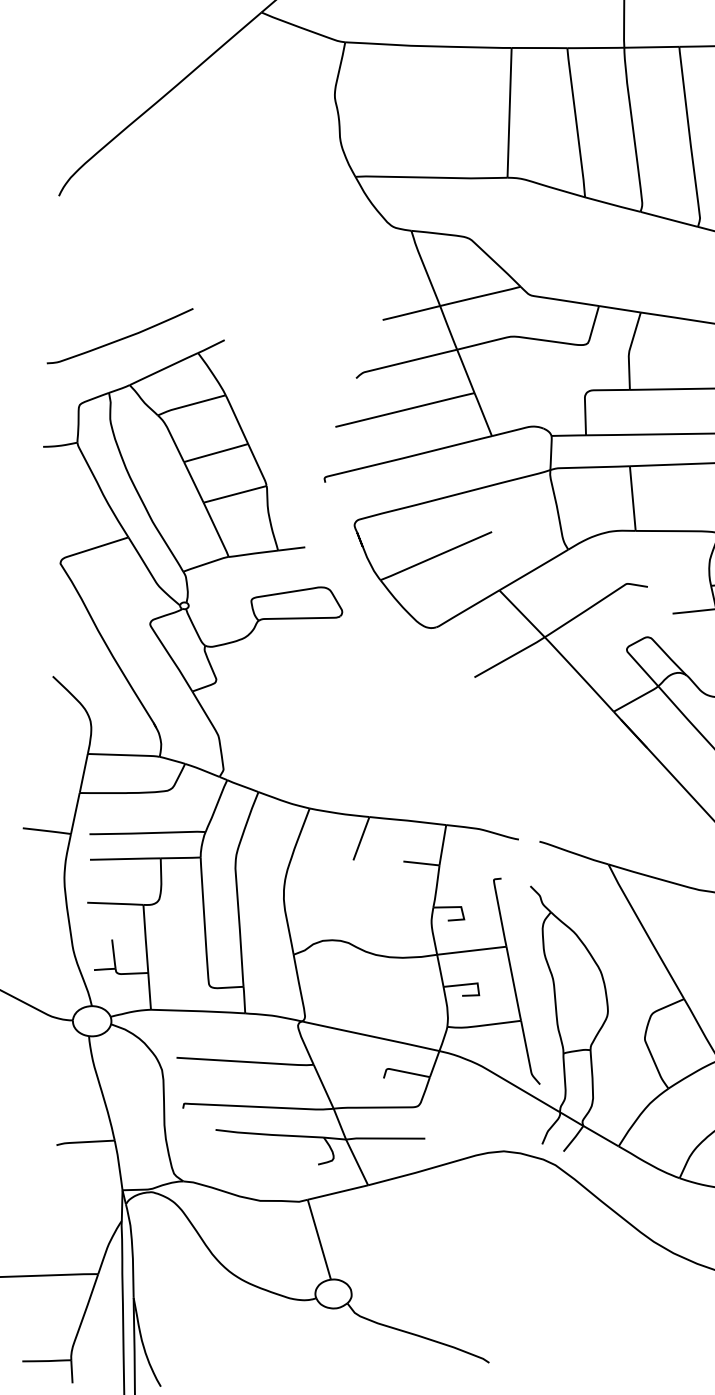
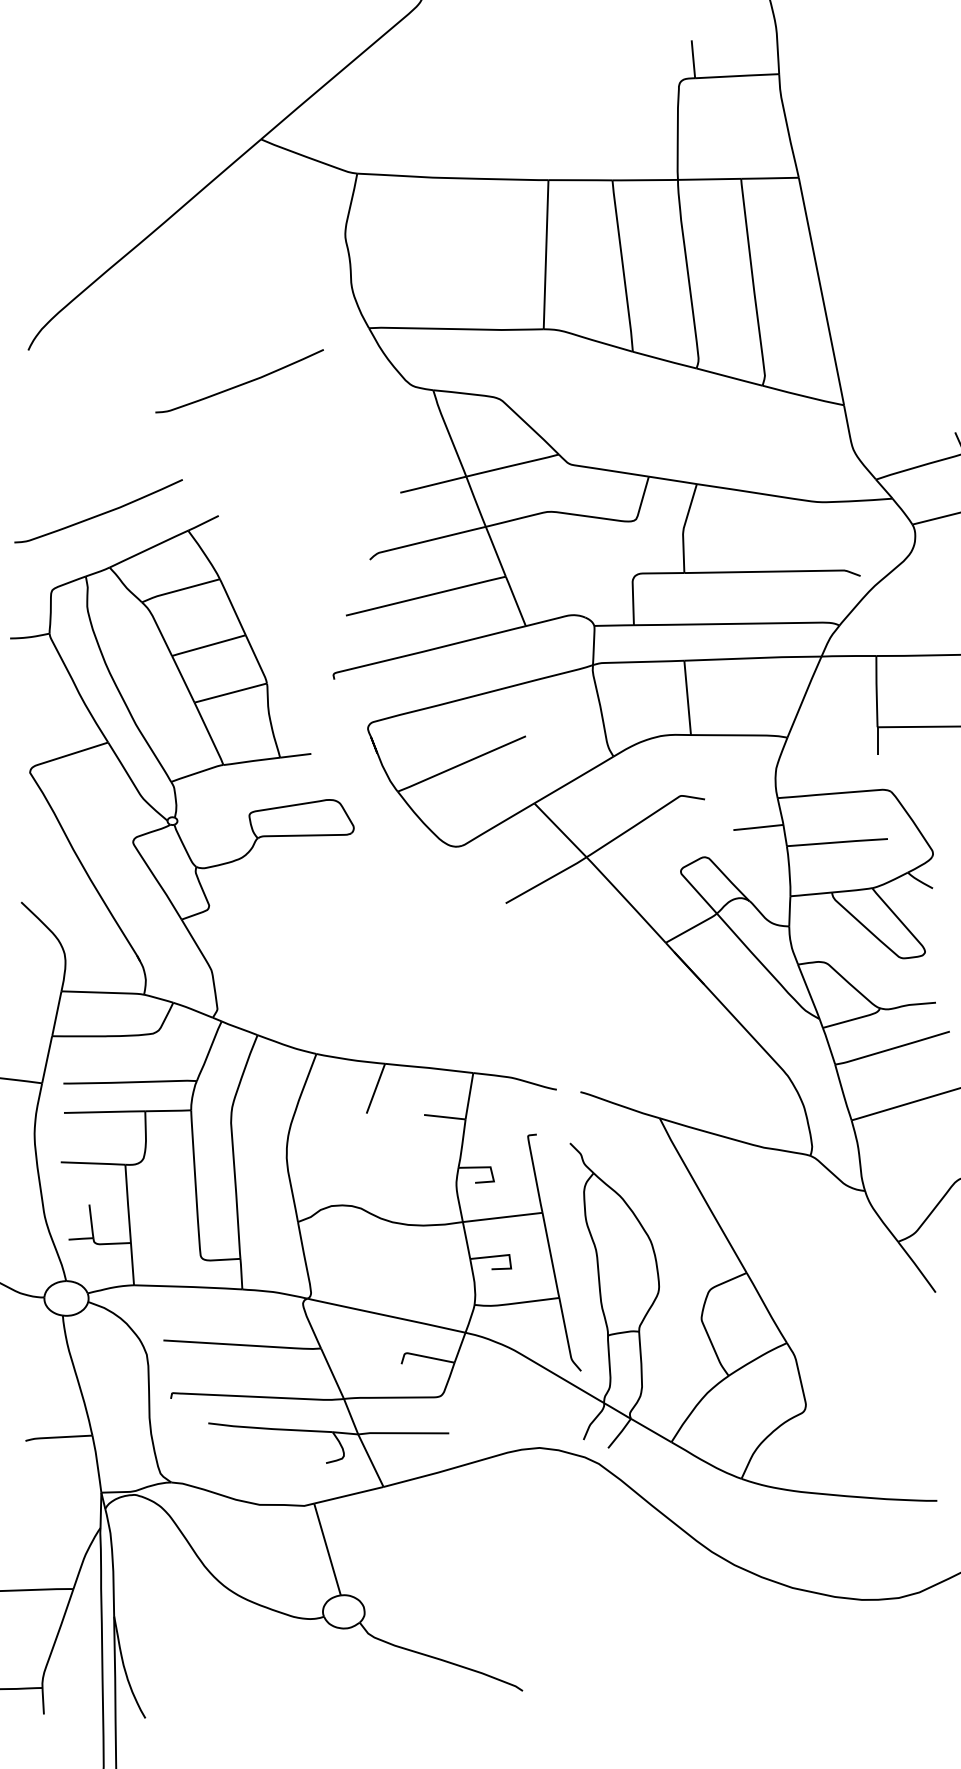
curve: (244, 224) -> (241, 383), added

